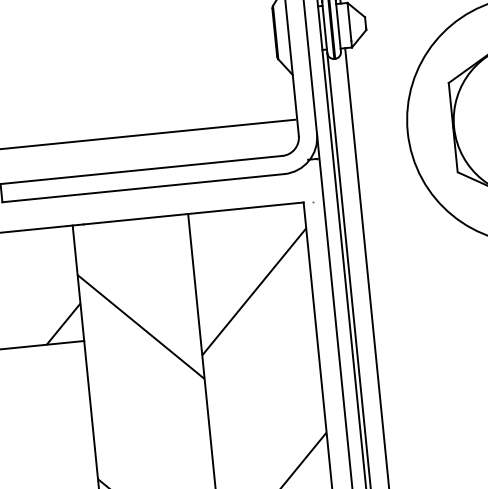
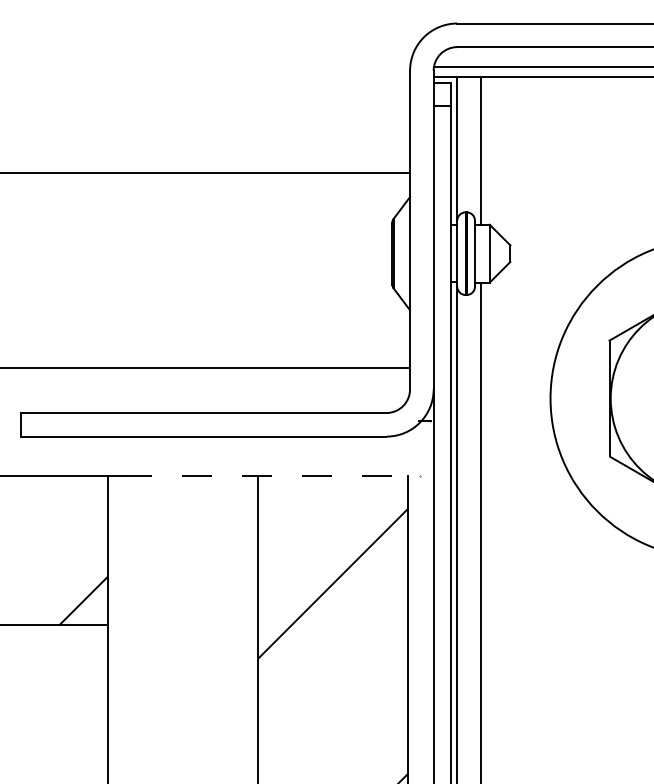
line: (193, 213) -> (264, 475), solid -> dashed
hatch: (140, 326) -> (182, 614), removed

